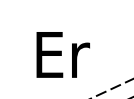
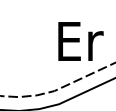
text: (62, 54) -> (80, 41), moved

